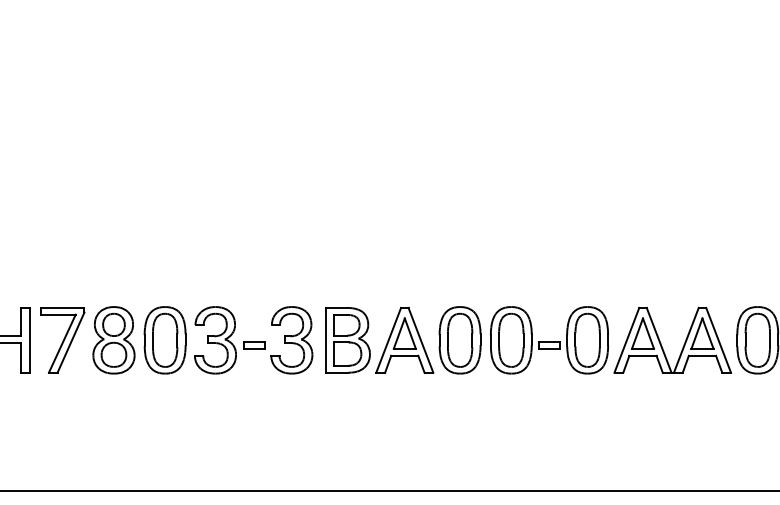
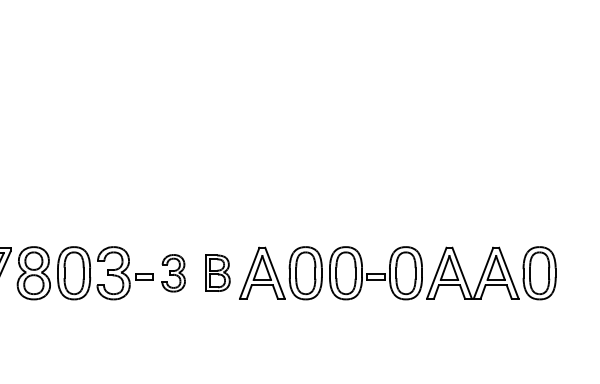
part: (291, 340) -> (173, 273), size x0.7
part: (347, 340) -> (217, 273), size x0.7

